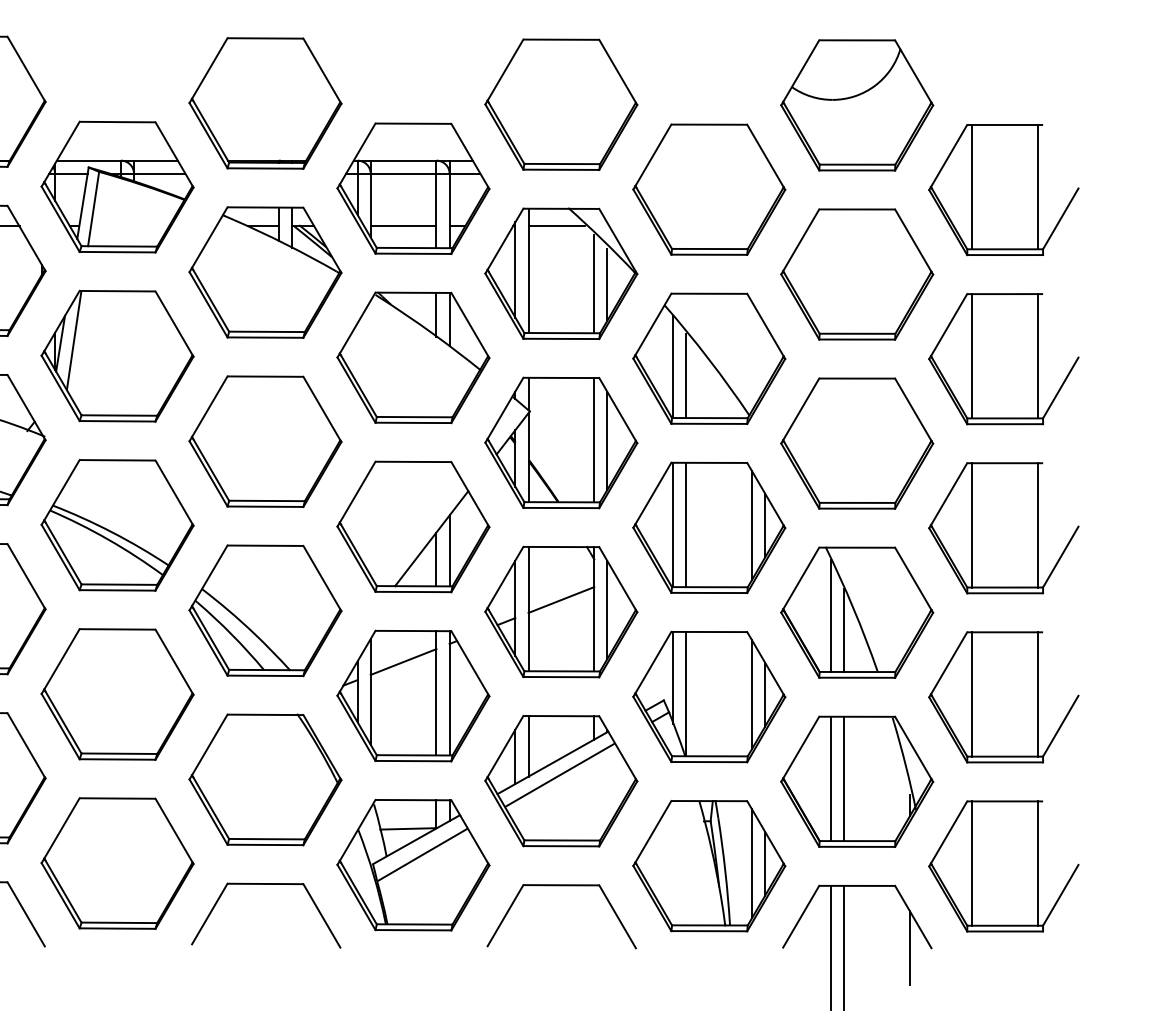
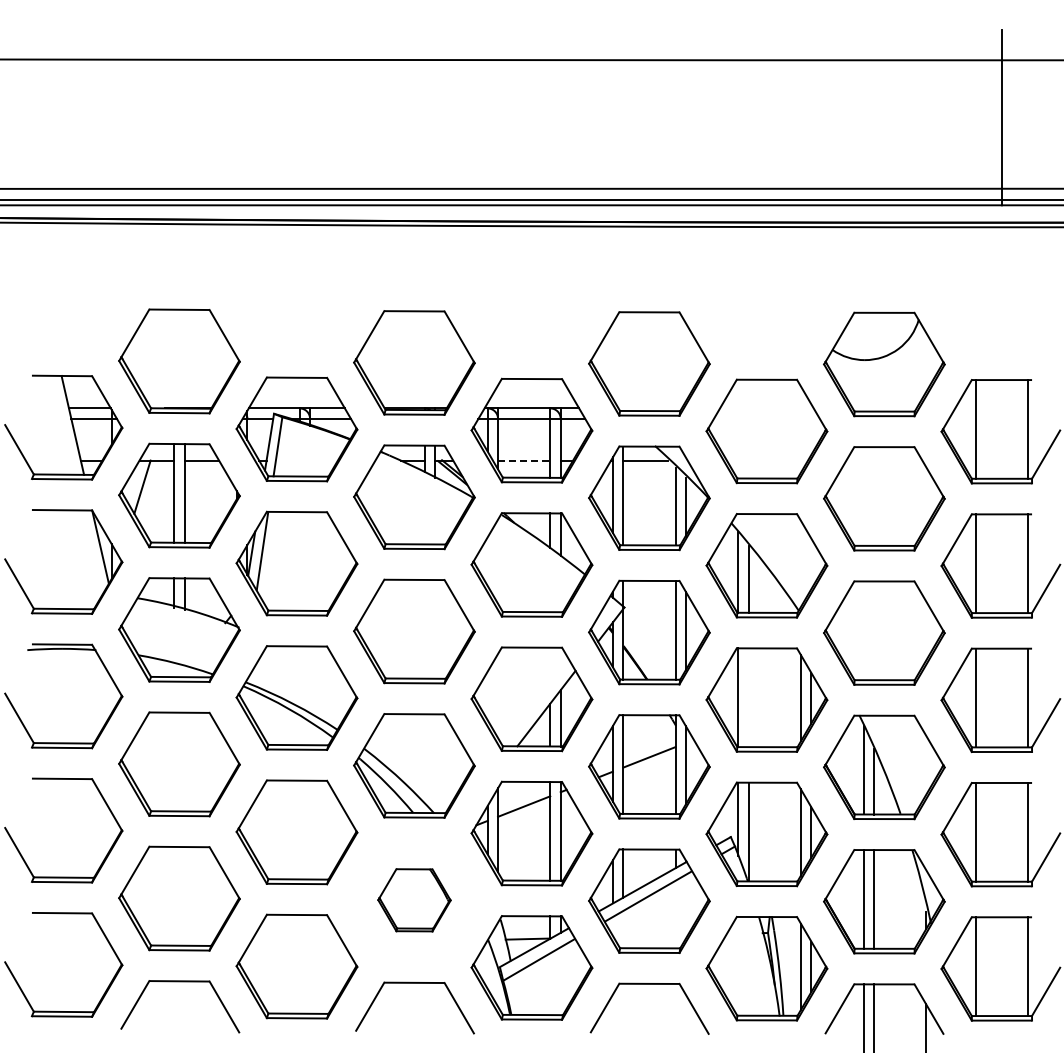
line: (404, 226) -> (524, 460), solid -> dashed
line: (686, 524) -> (748, 697), removed
part: (265, 780) -> (414, 900), size x0.6

